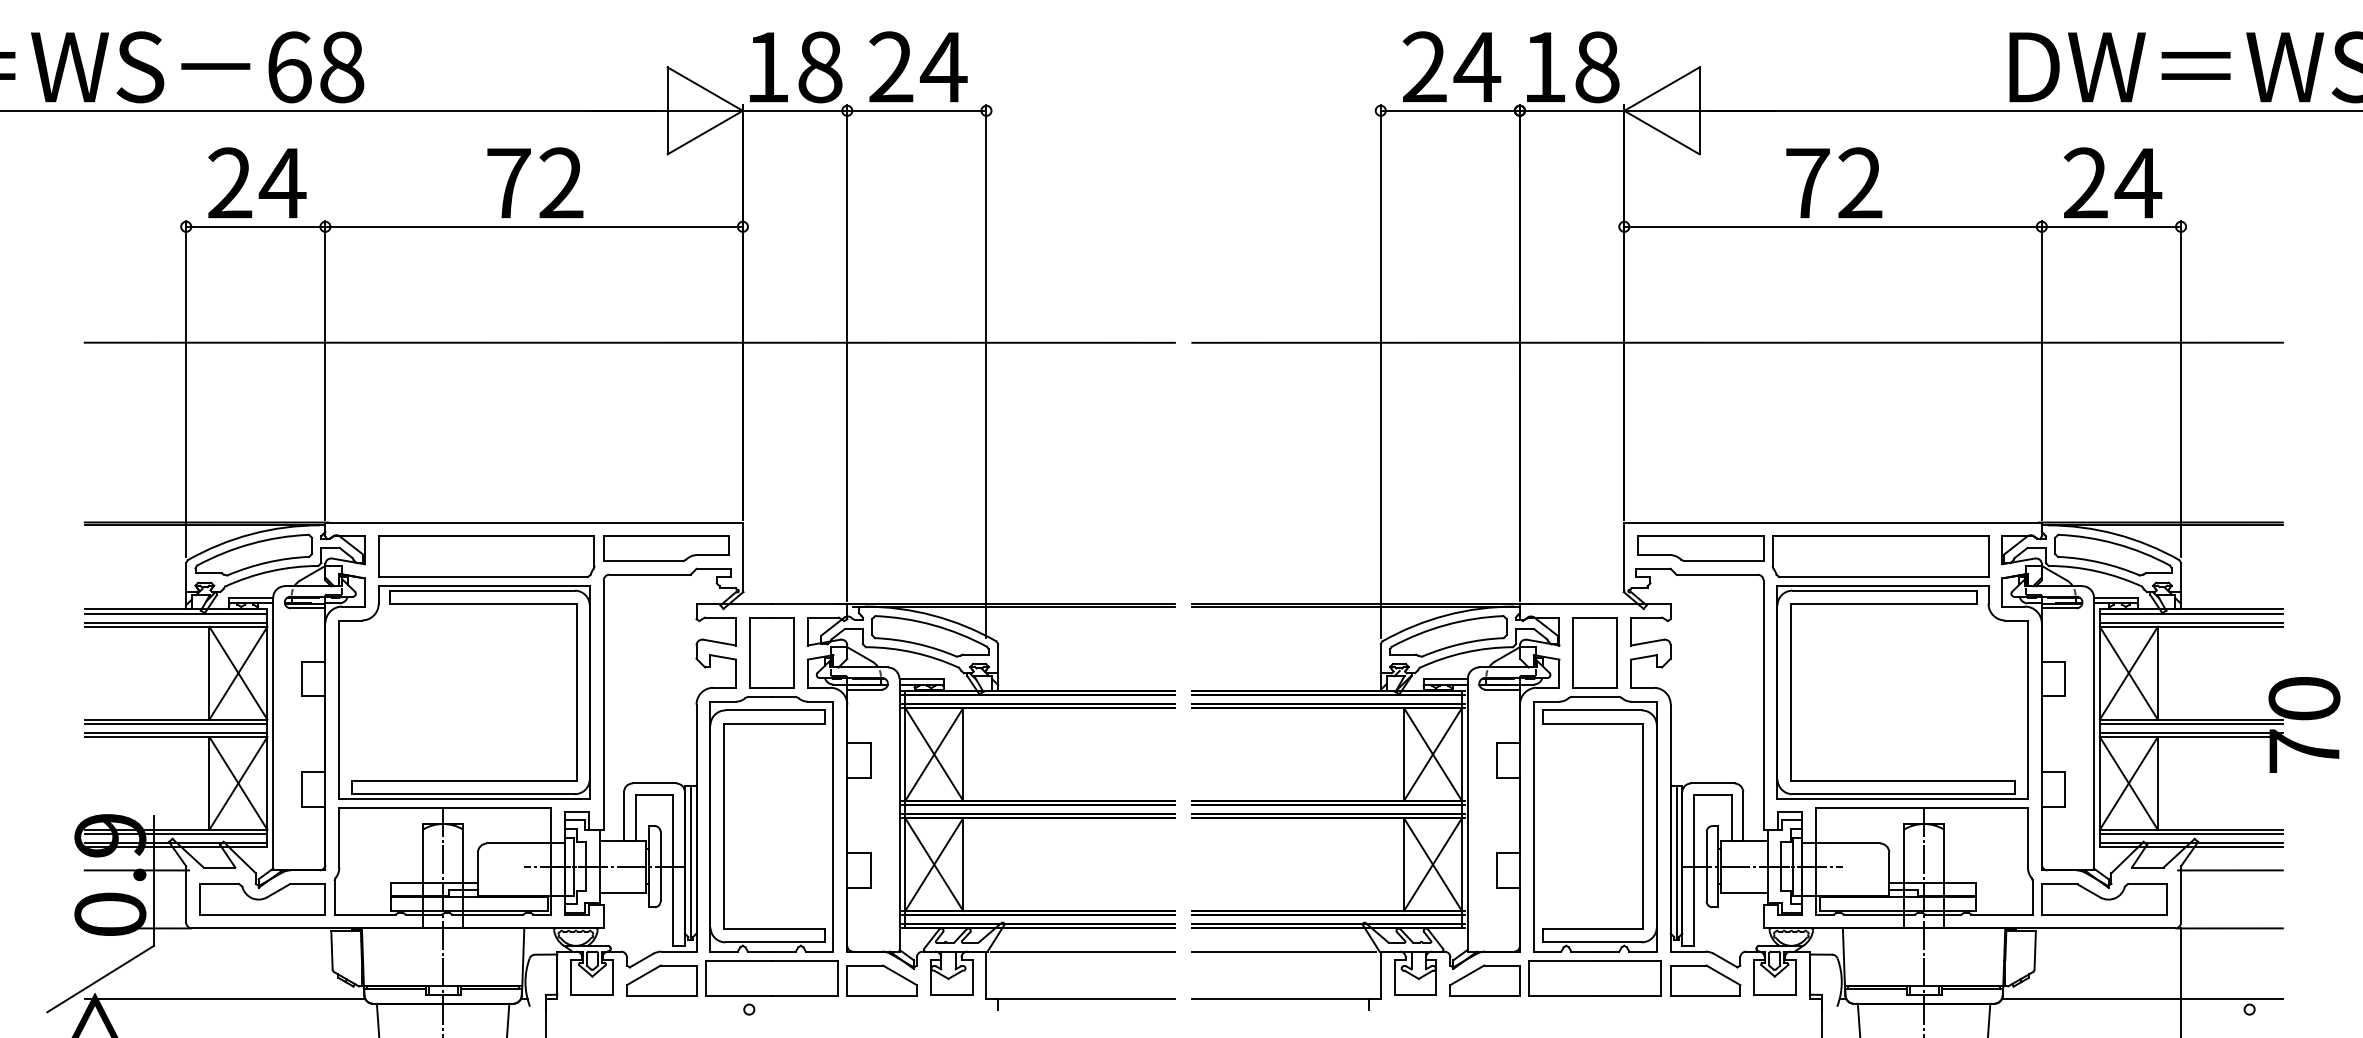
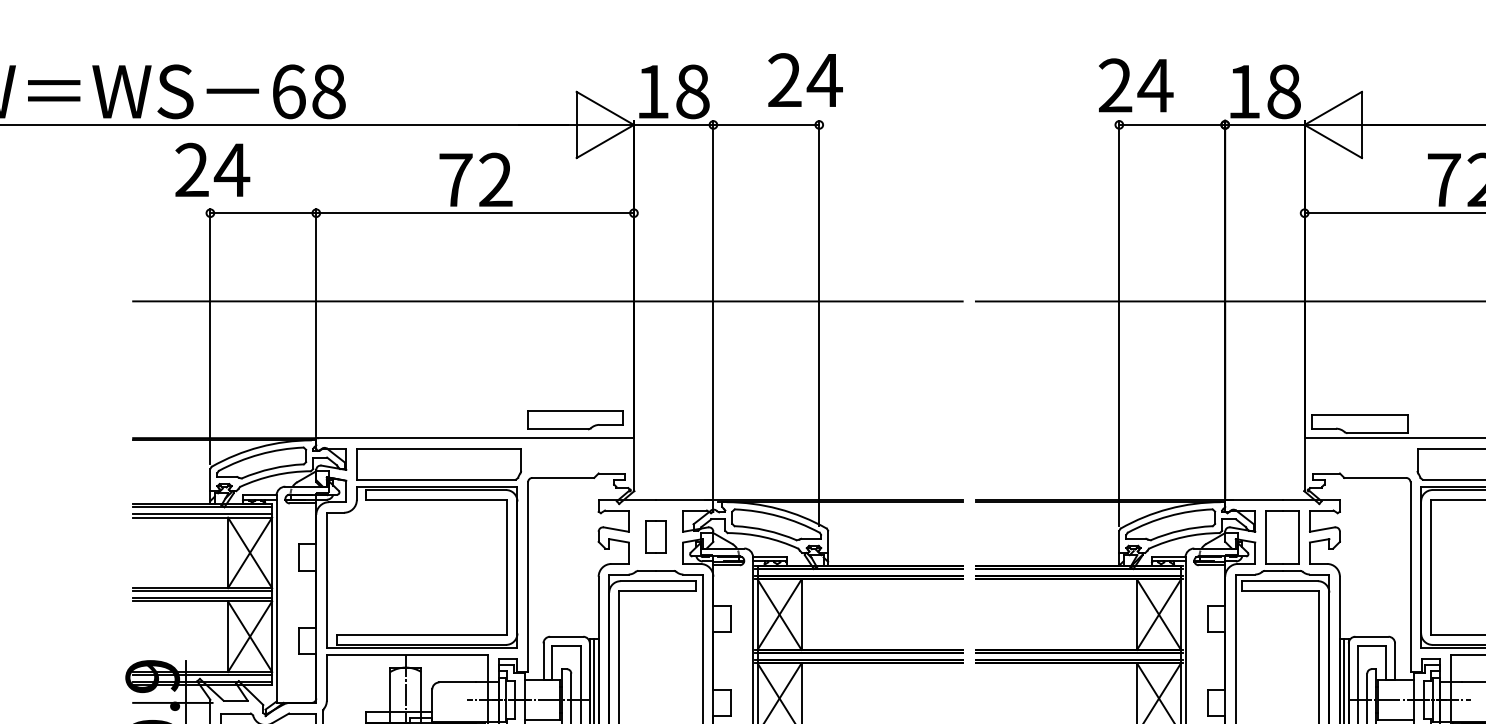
text: (918, 66) -> (805, 79), moved
text: (1451, 66) -> (1135, 85), moved
text: (257, 182) -> (212, 169), moved
part: (666, 548) -> (575, 419), moved
part: (1700, 548) -> (1359, 423), moved
part: (771, 652) -> (655, 537), size x0.6

